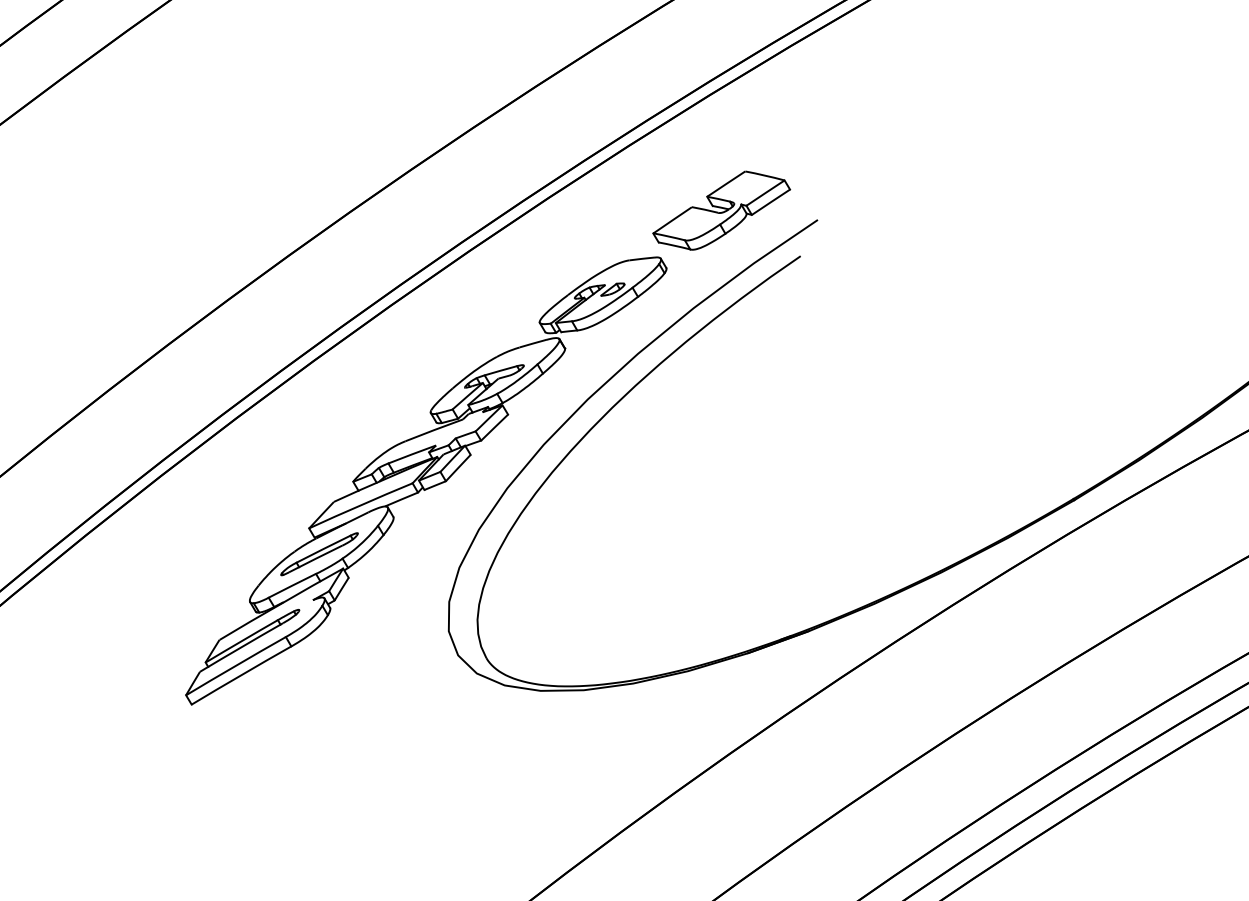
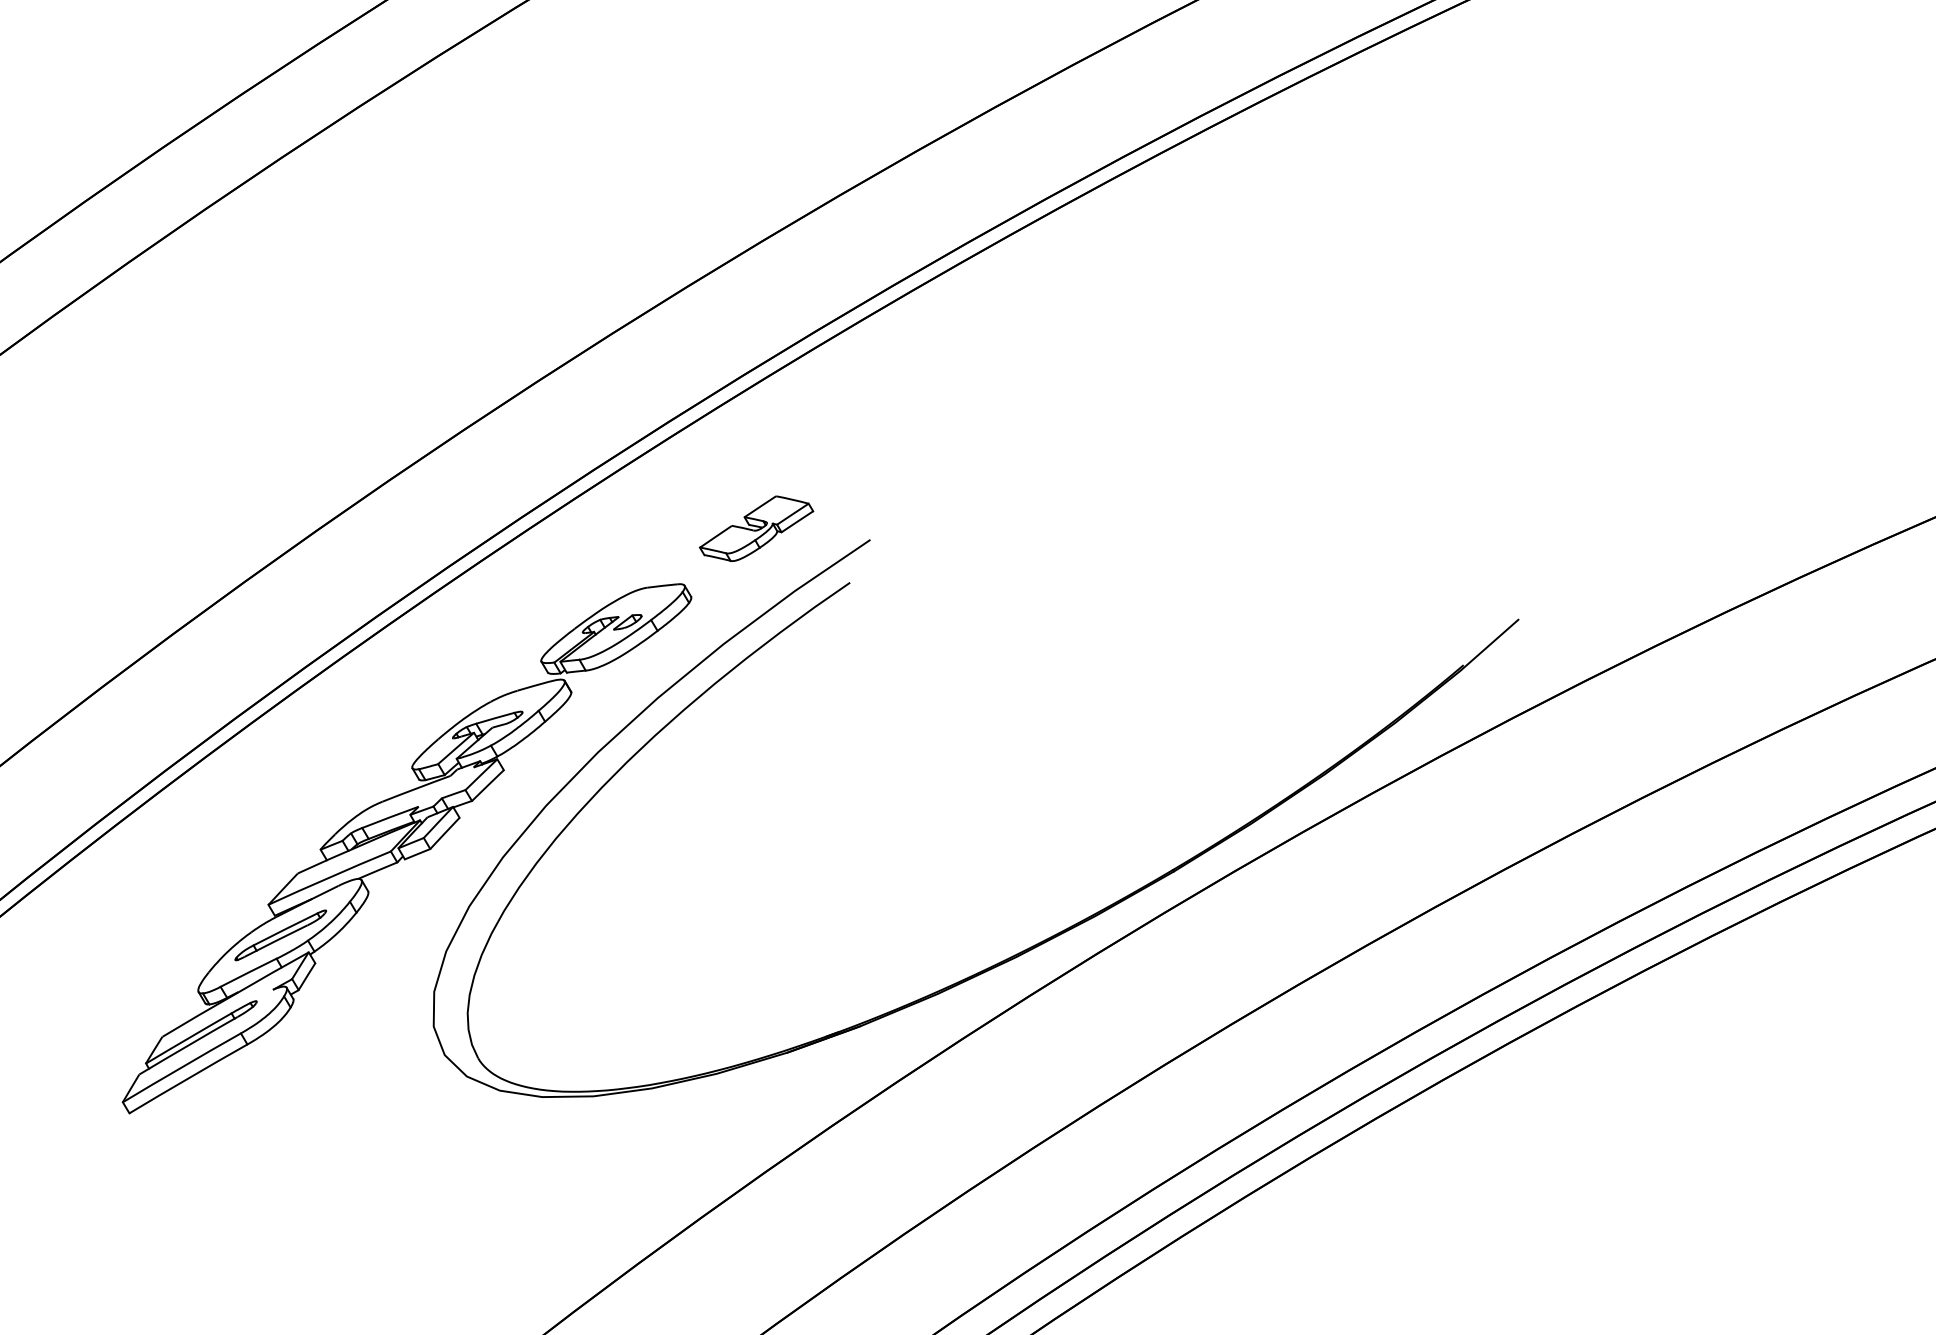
part: (721, 210) -> (756, 528), size x0.7

